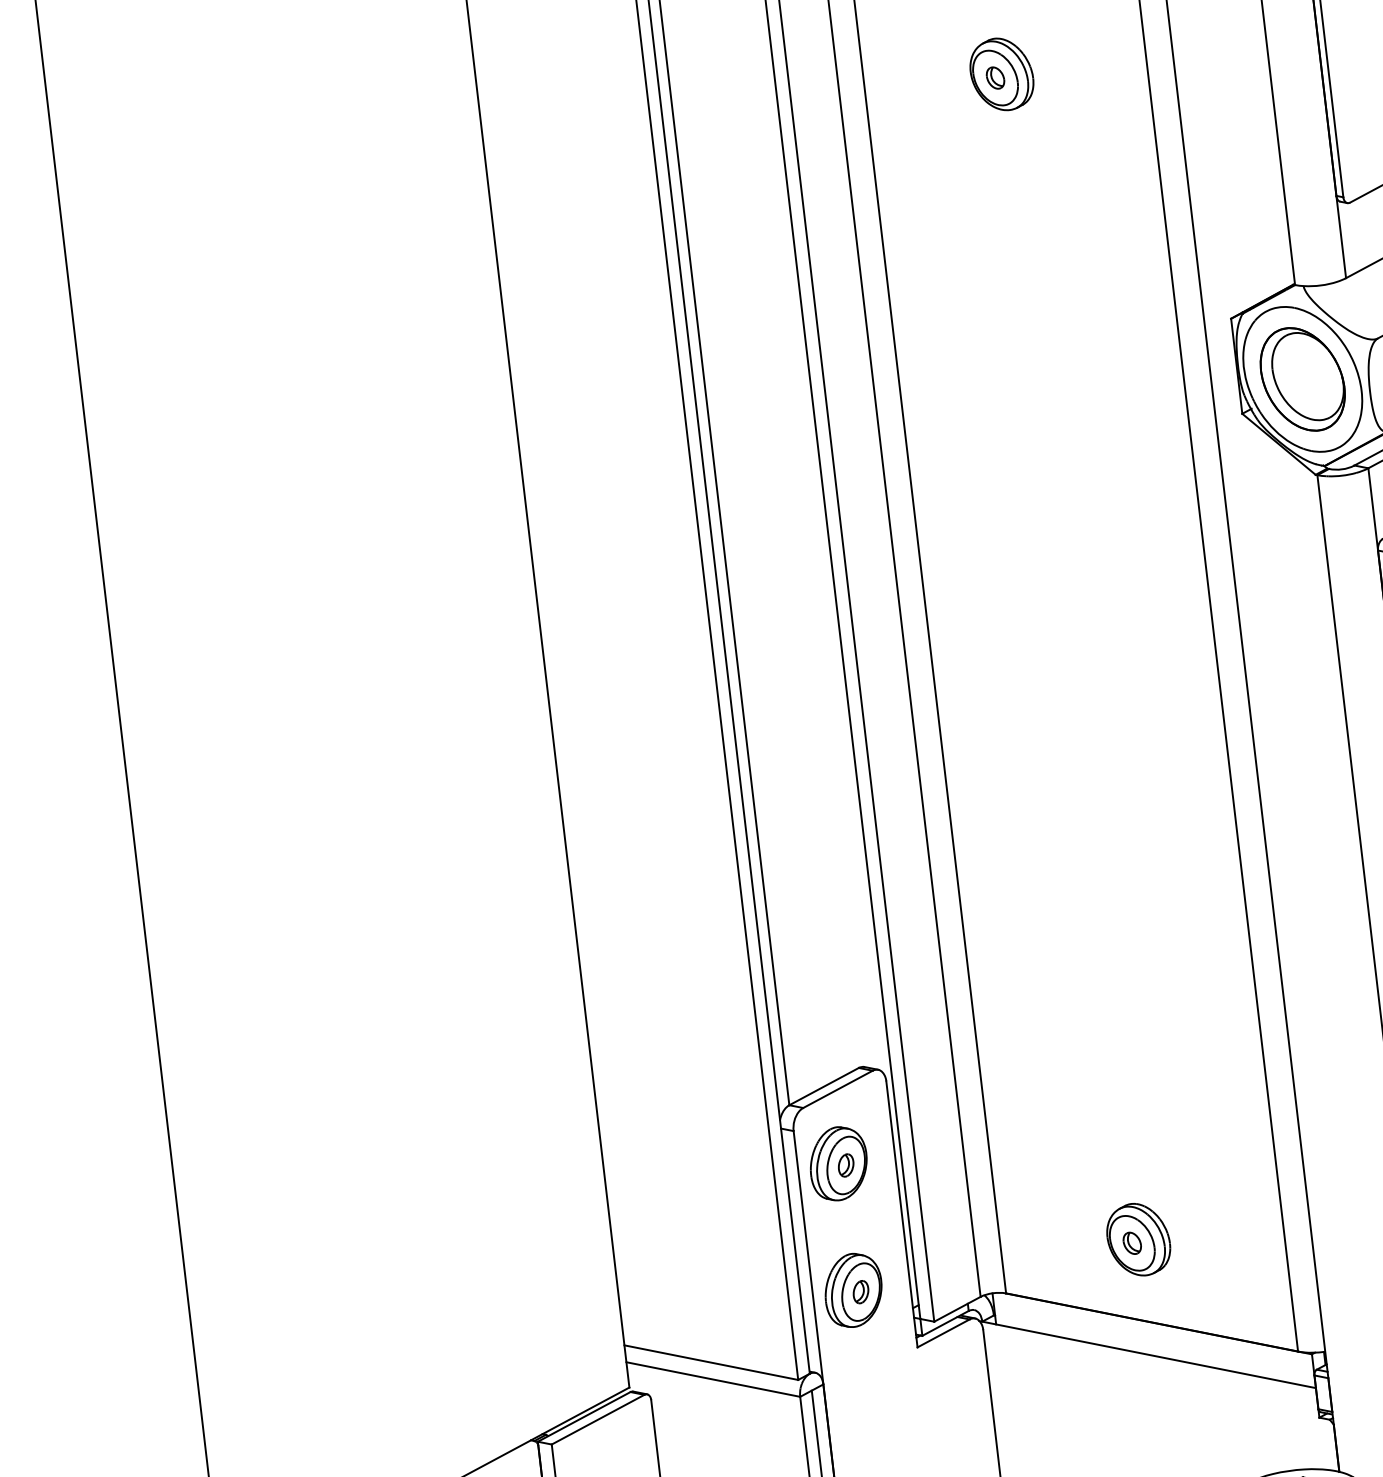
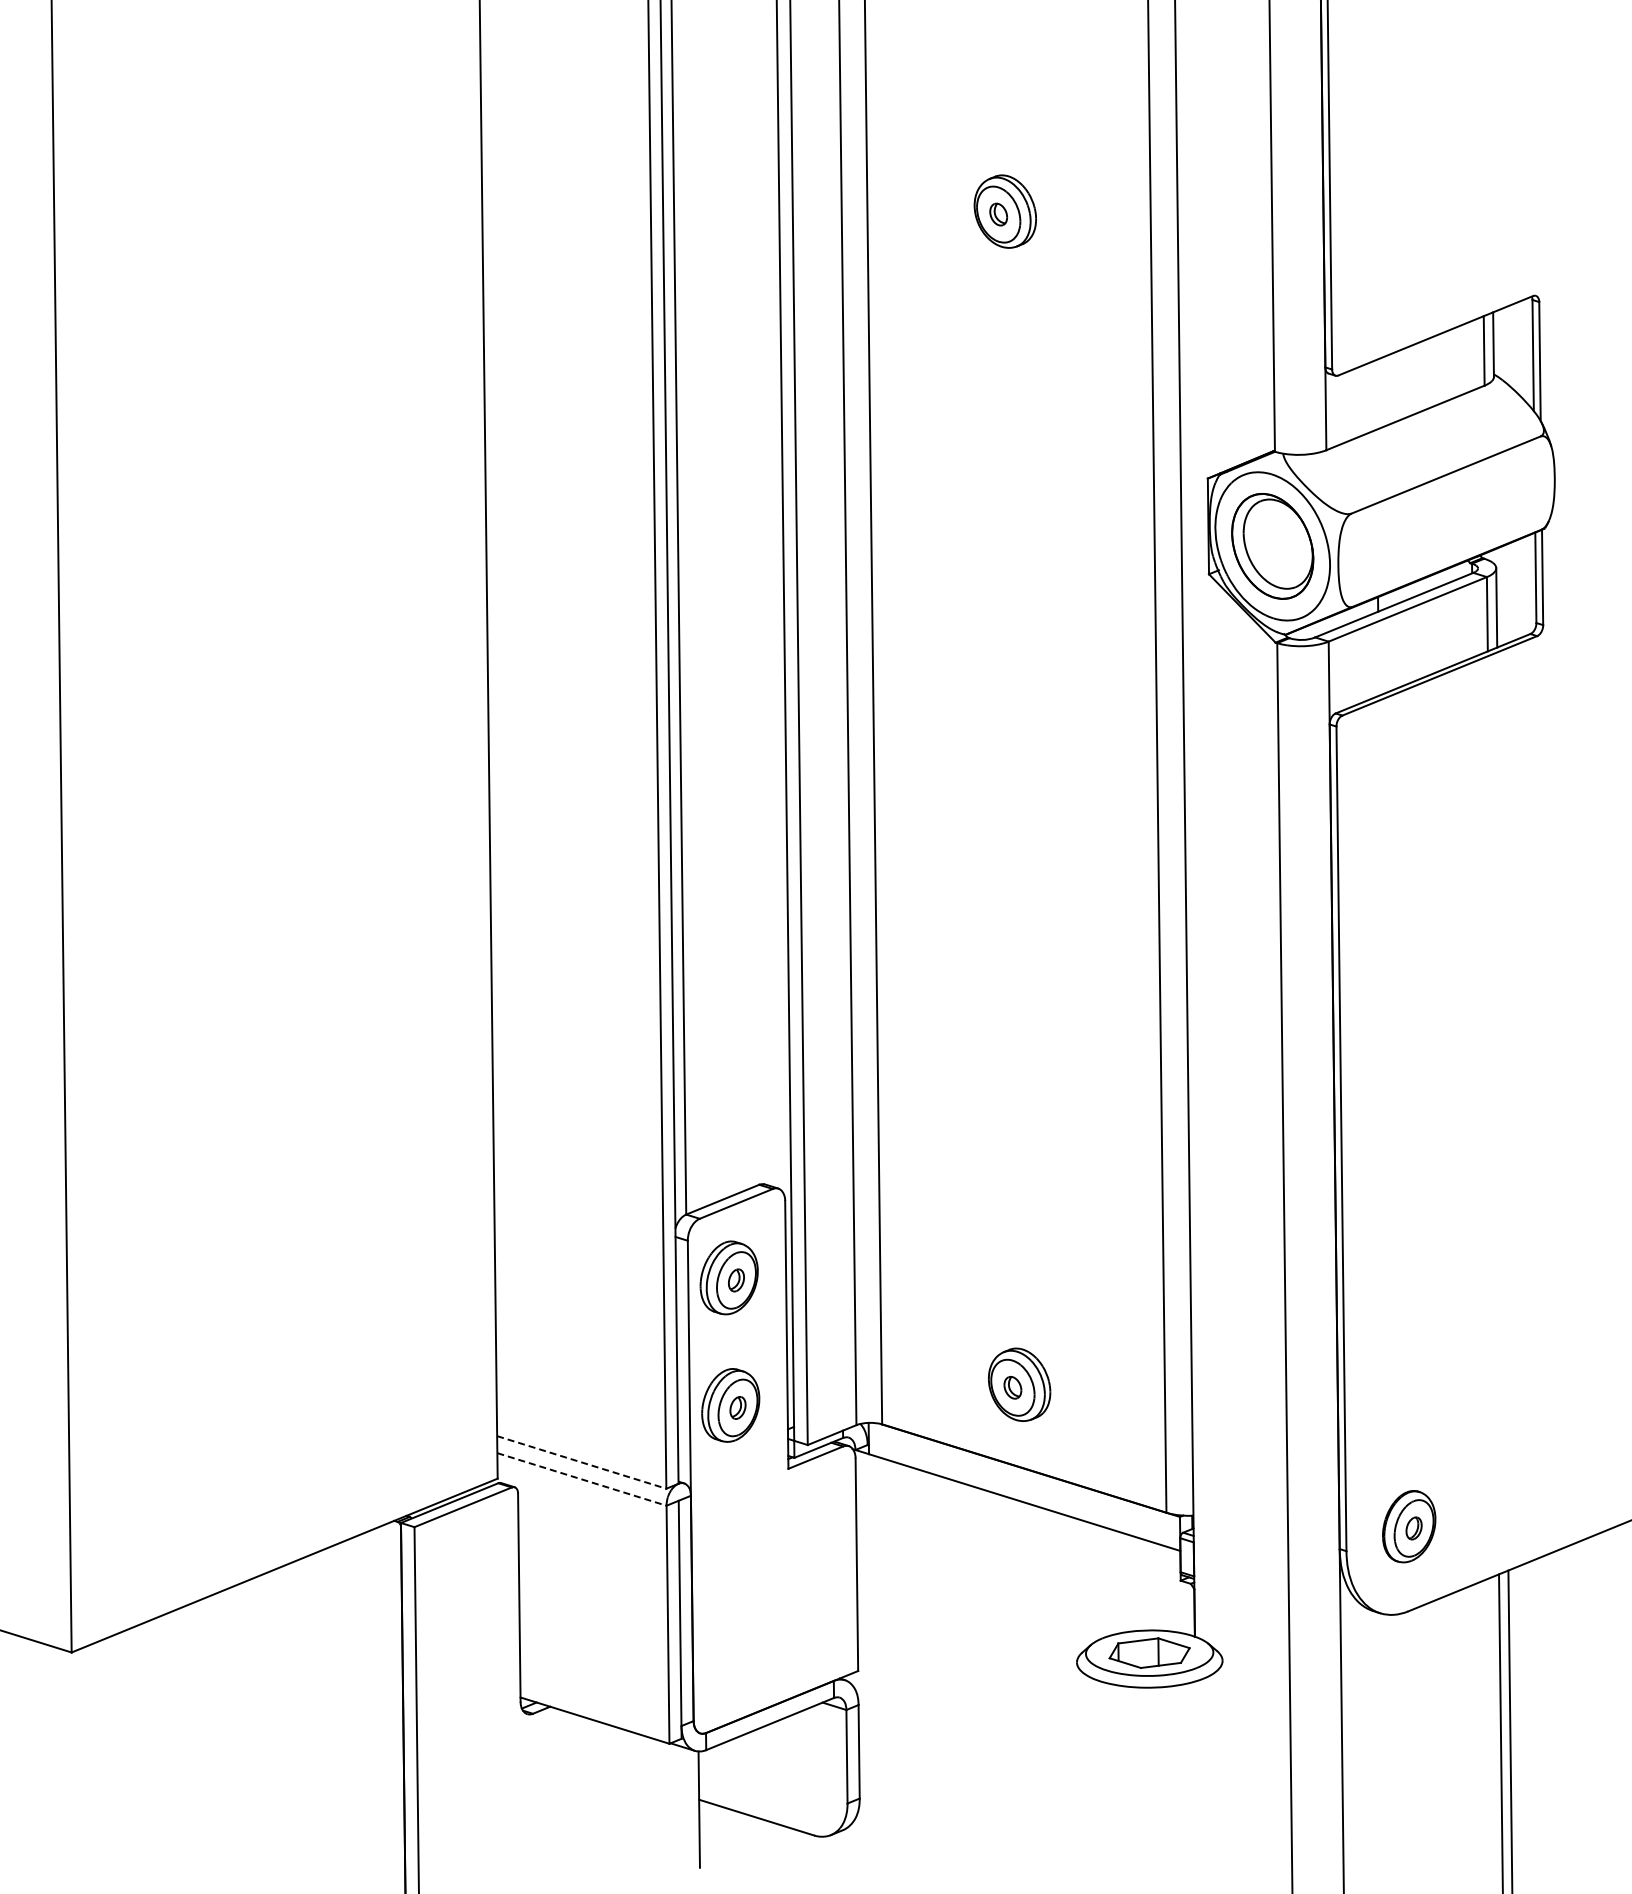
line: (711, 1362) -> (581, 1462), solid -> dashed
line: (712, 1379) -> (581, 1479), solid -> dashed

